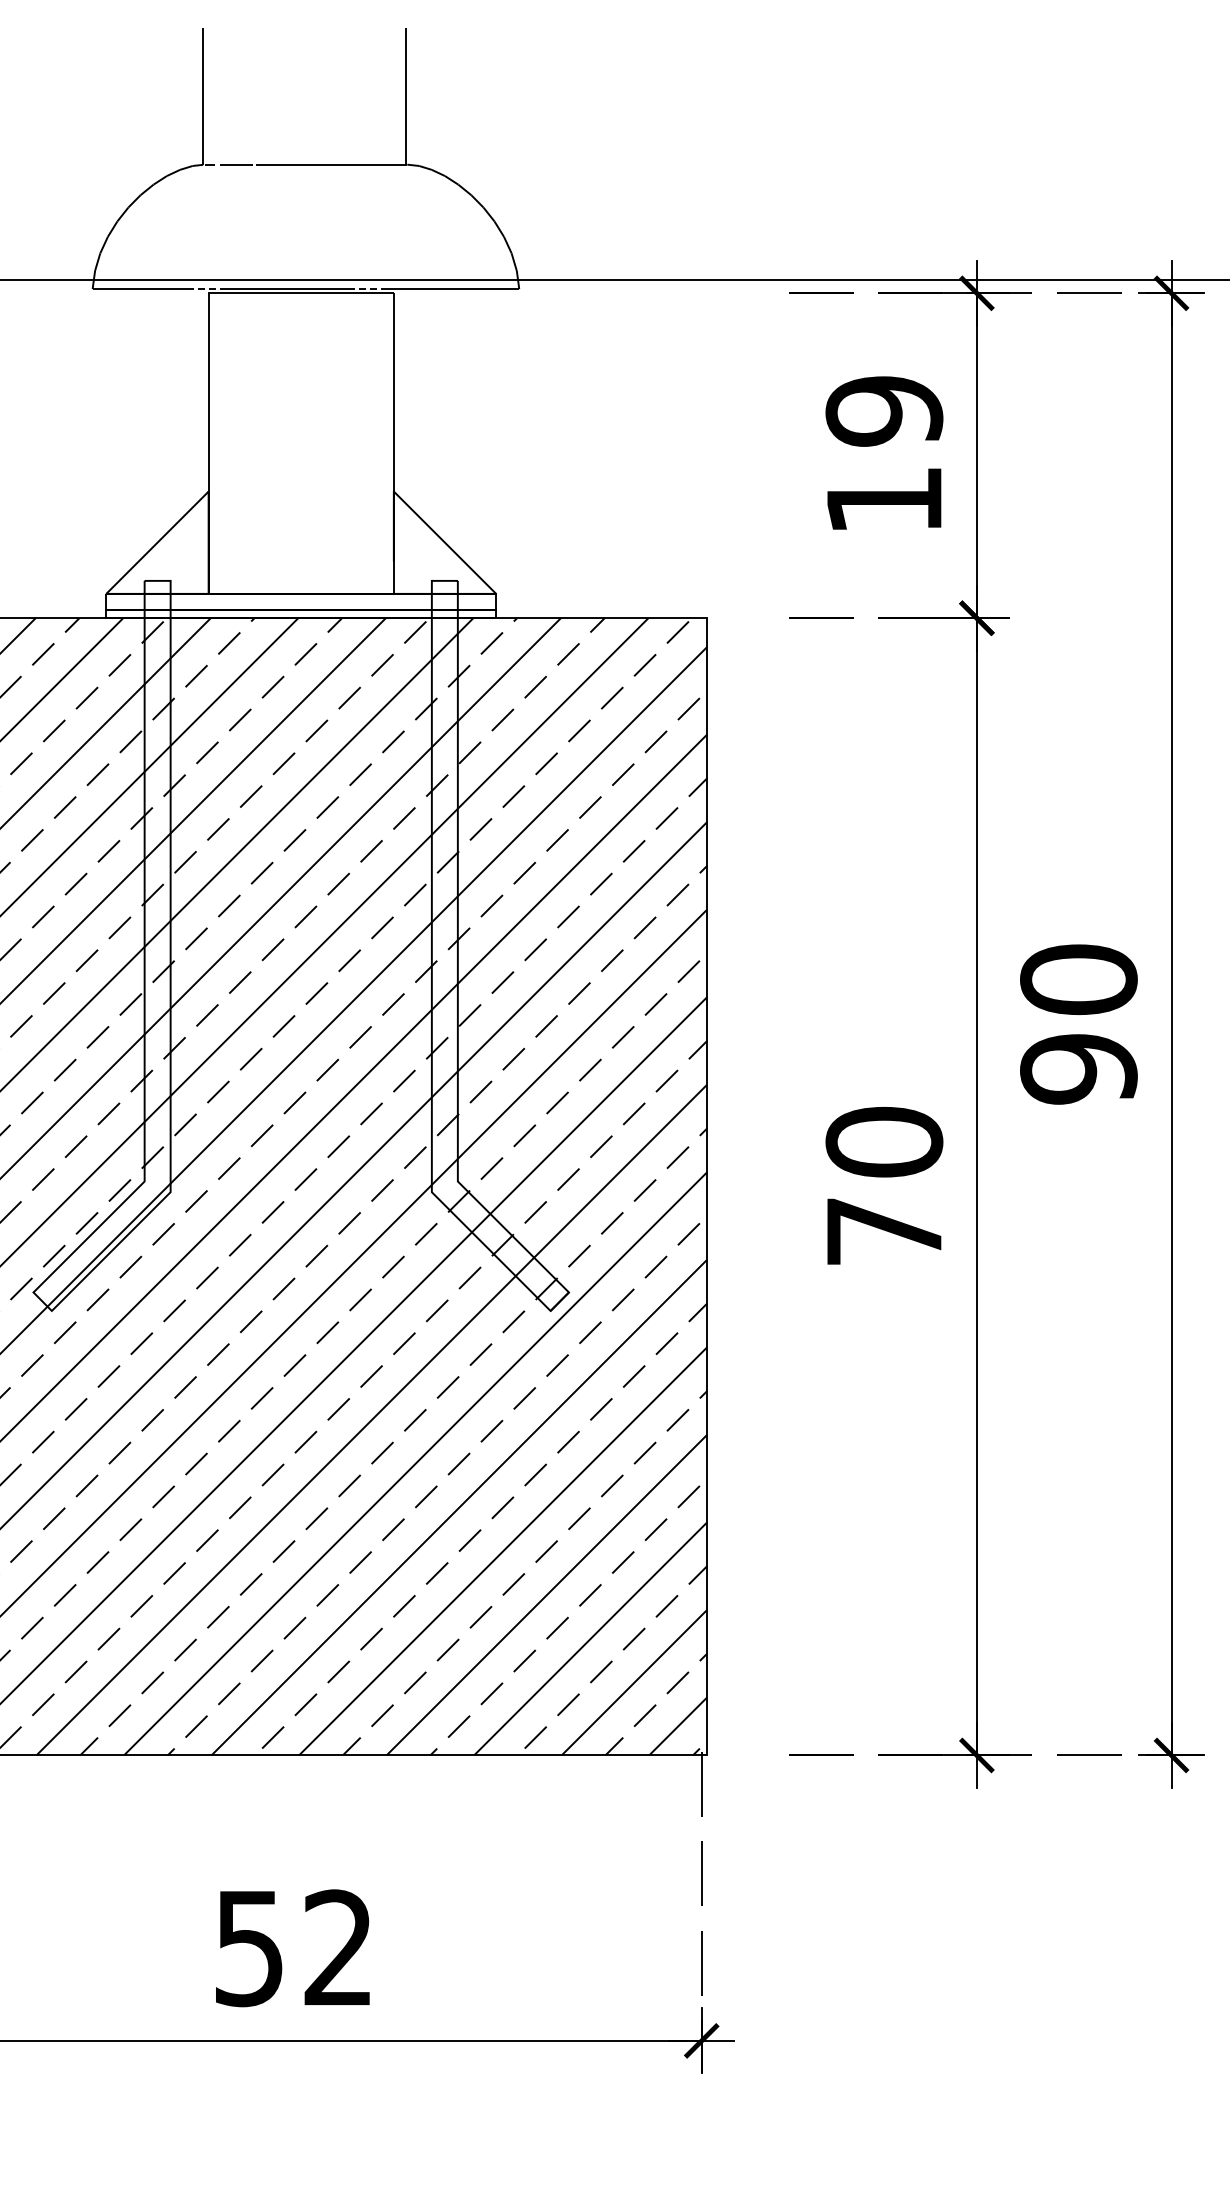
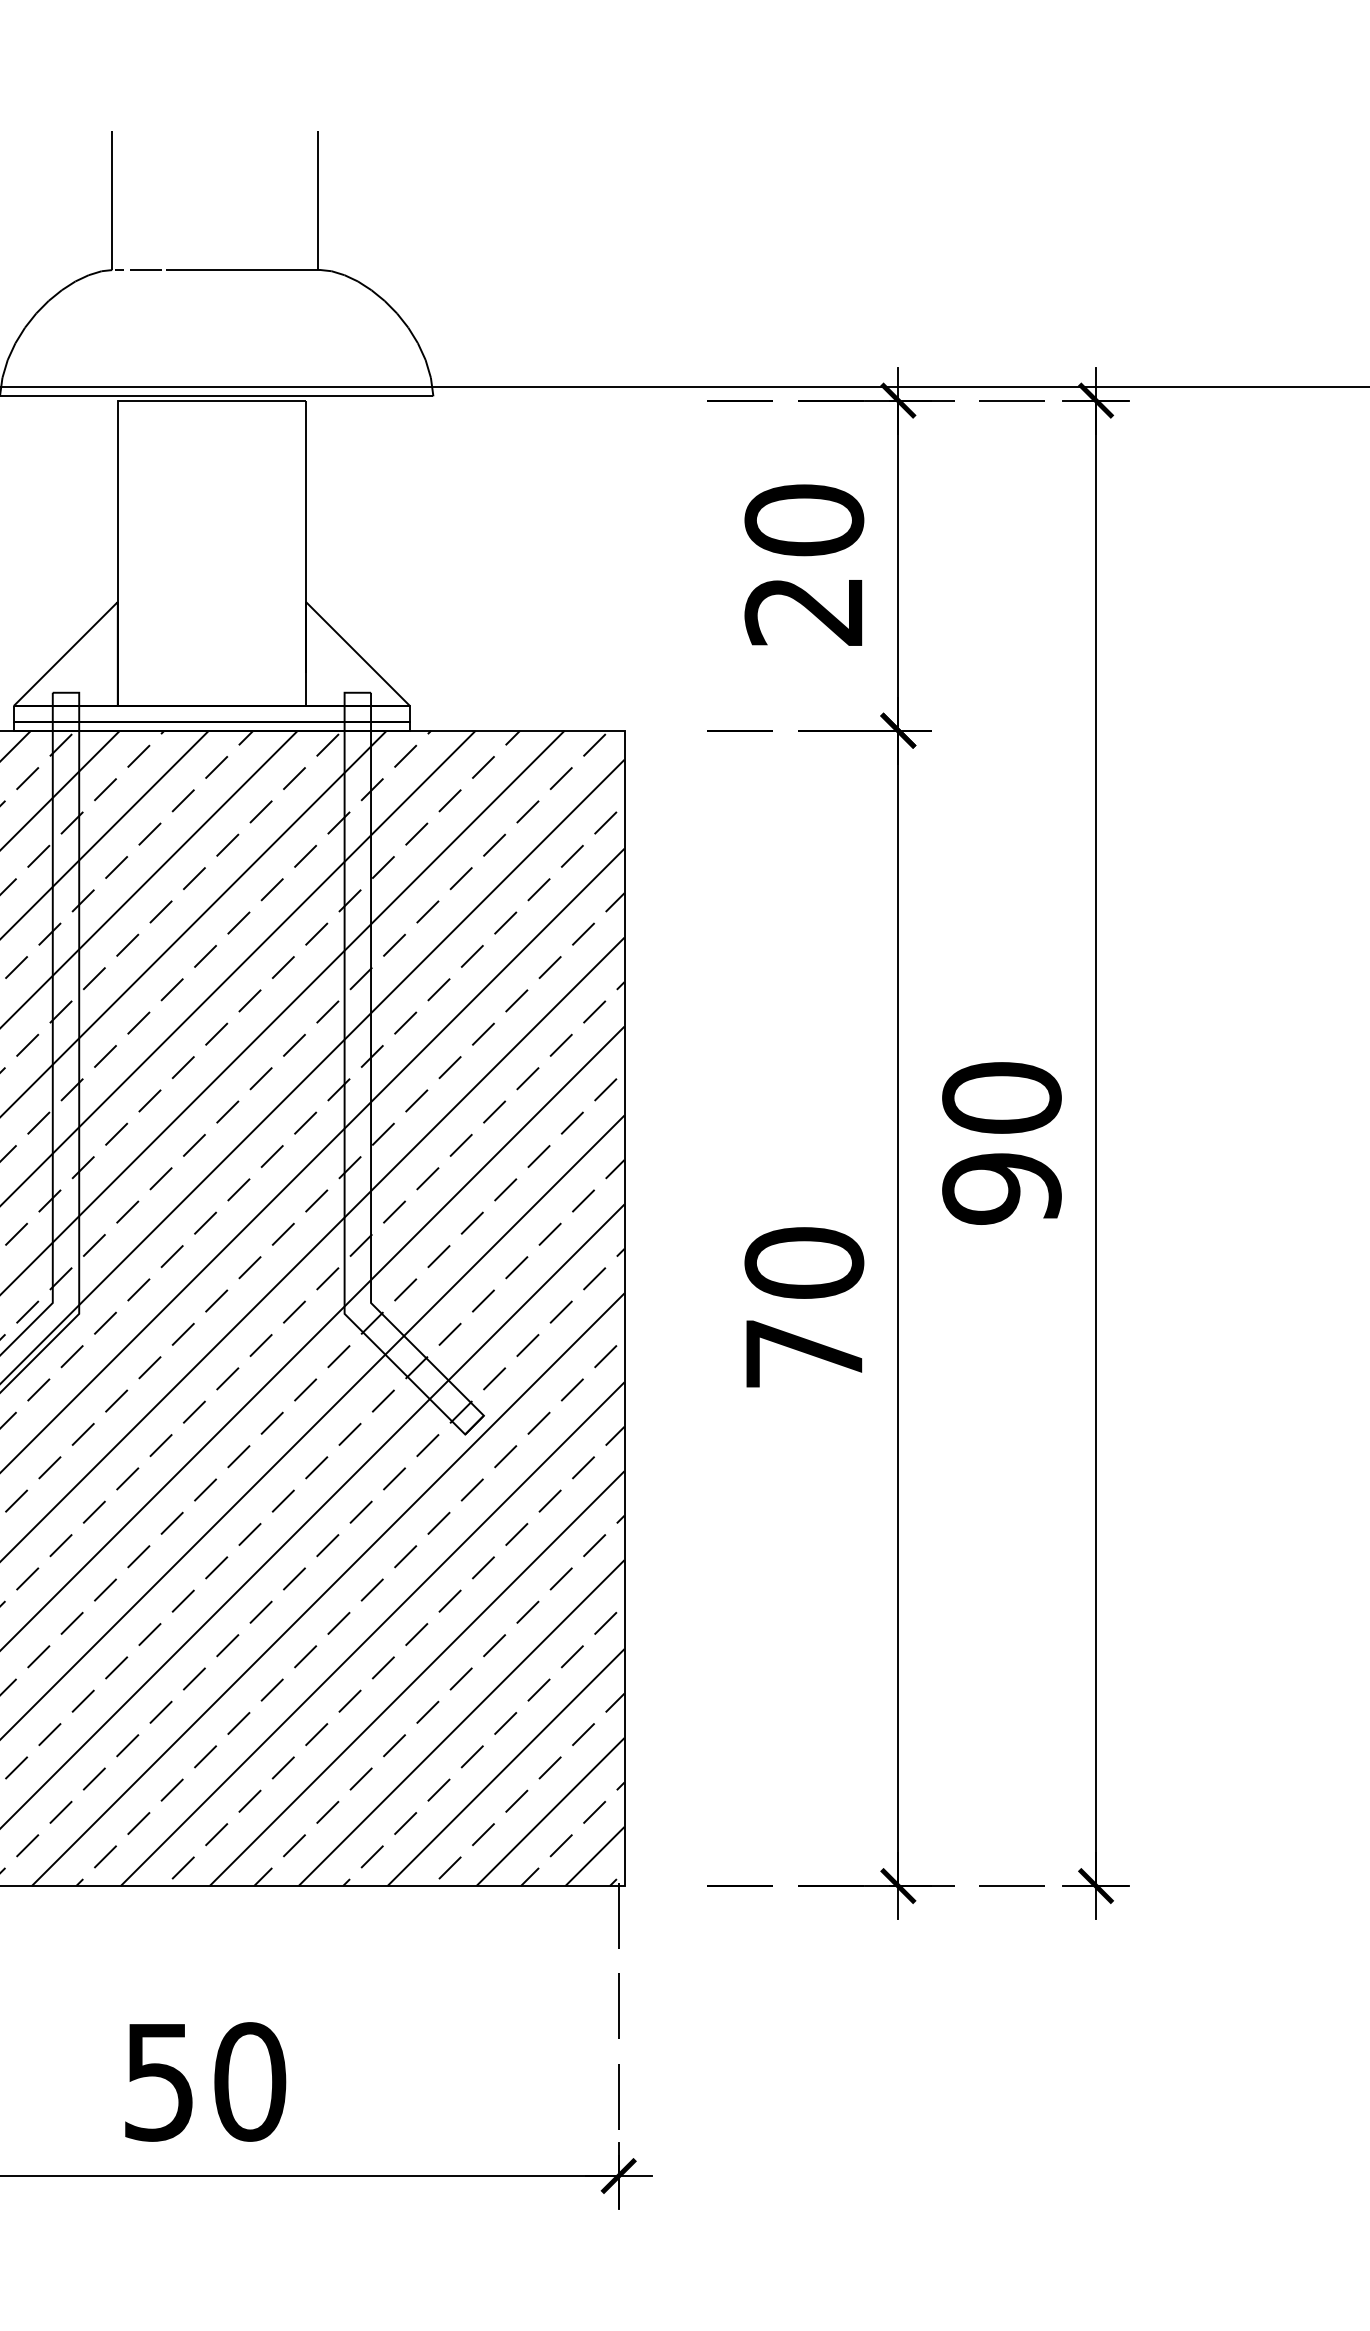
line: (206, 289) -> (115, 396), dashed -> solid
line: (366, 289) -> (278, 396), dashed -> solid
text: (884, 454) -> (804, 564), 19 -> 20
text: (339, 1947) -> (250, 2081), 52 -> 50

